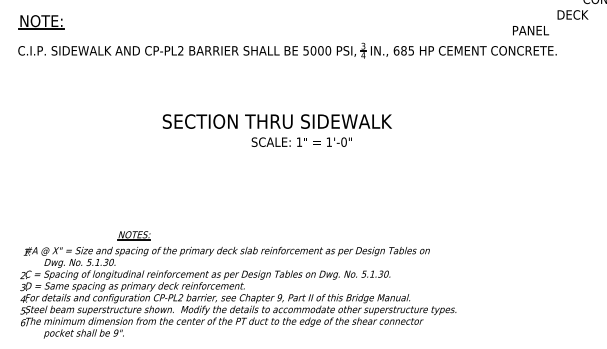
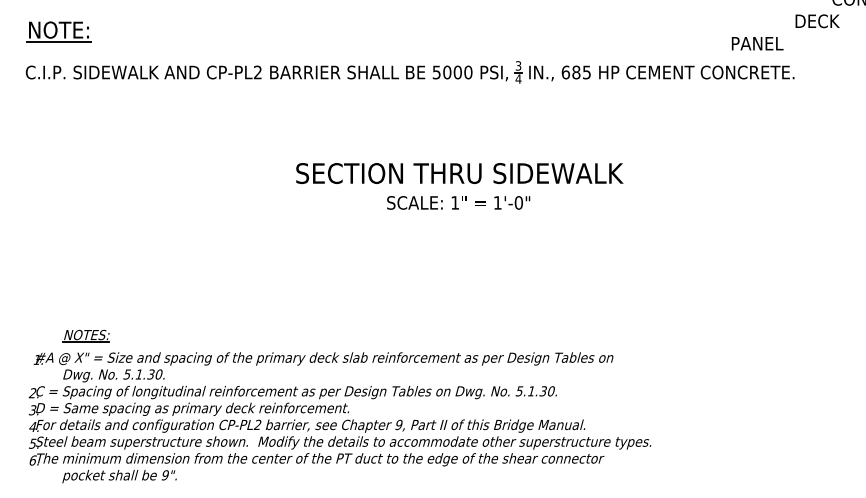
text: (277, 121) -> (459, 173), moved
text: (301, 141) -> (458, 202), moved
part: (133, 235) -> (85, 335), moved

